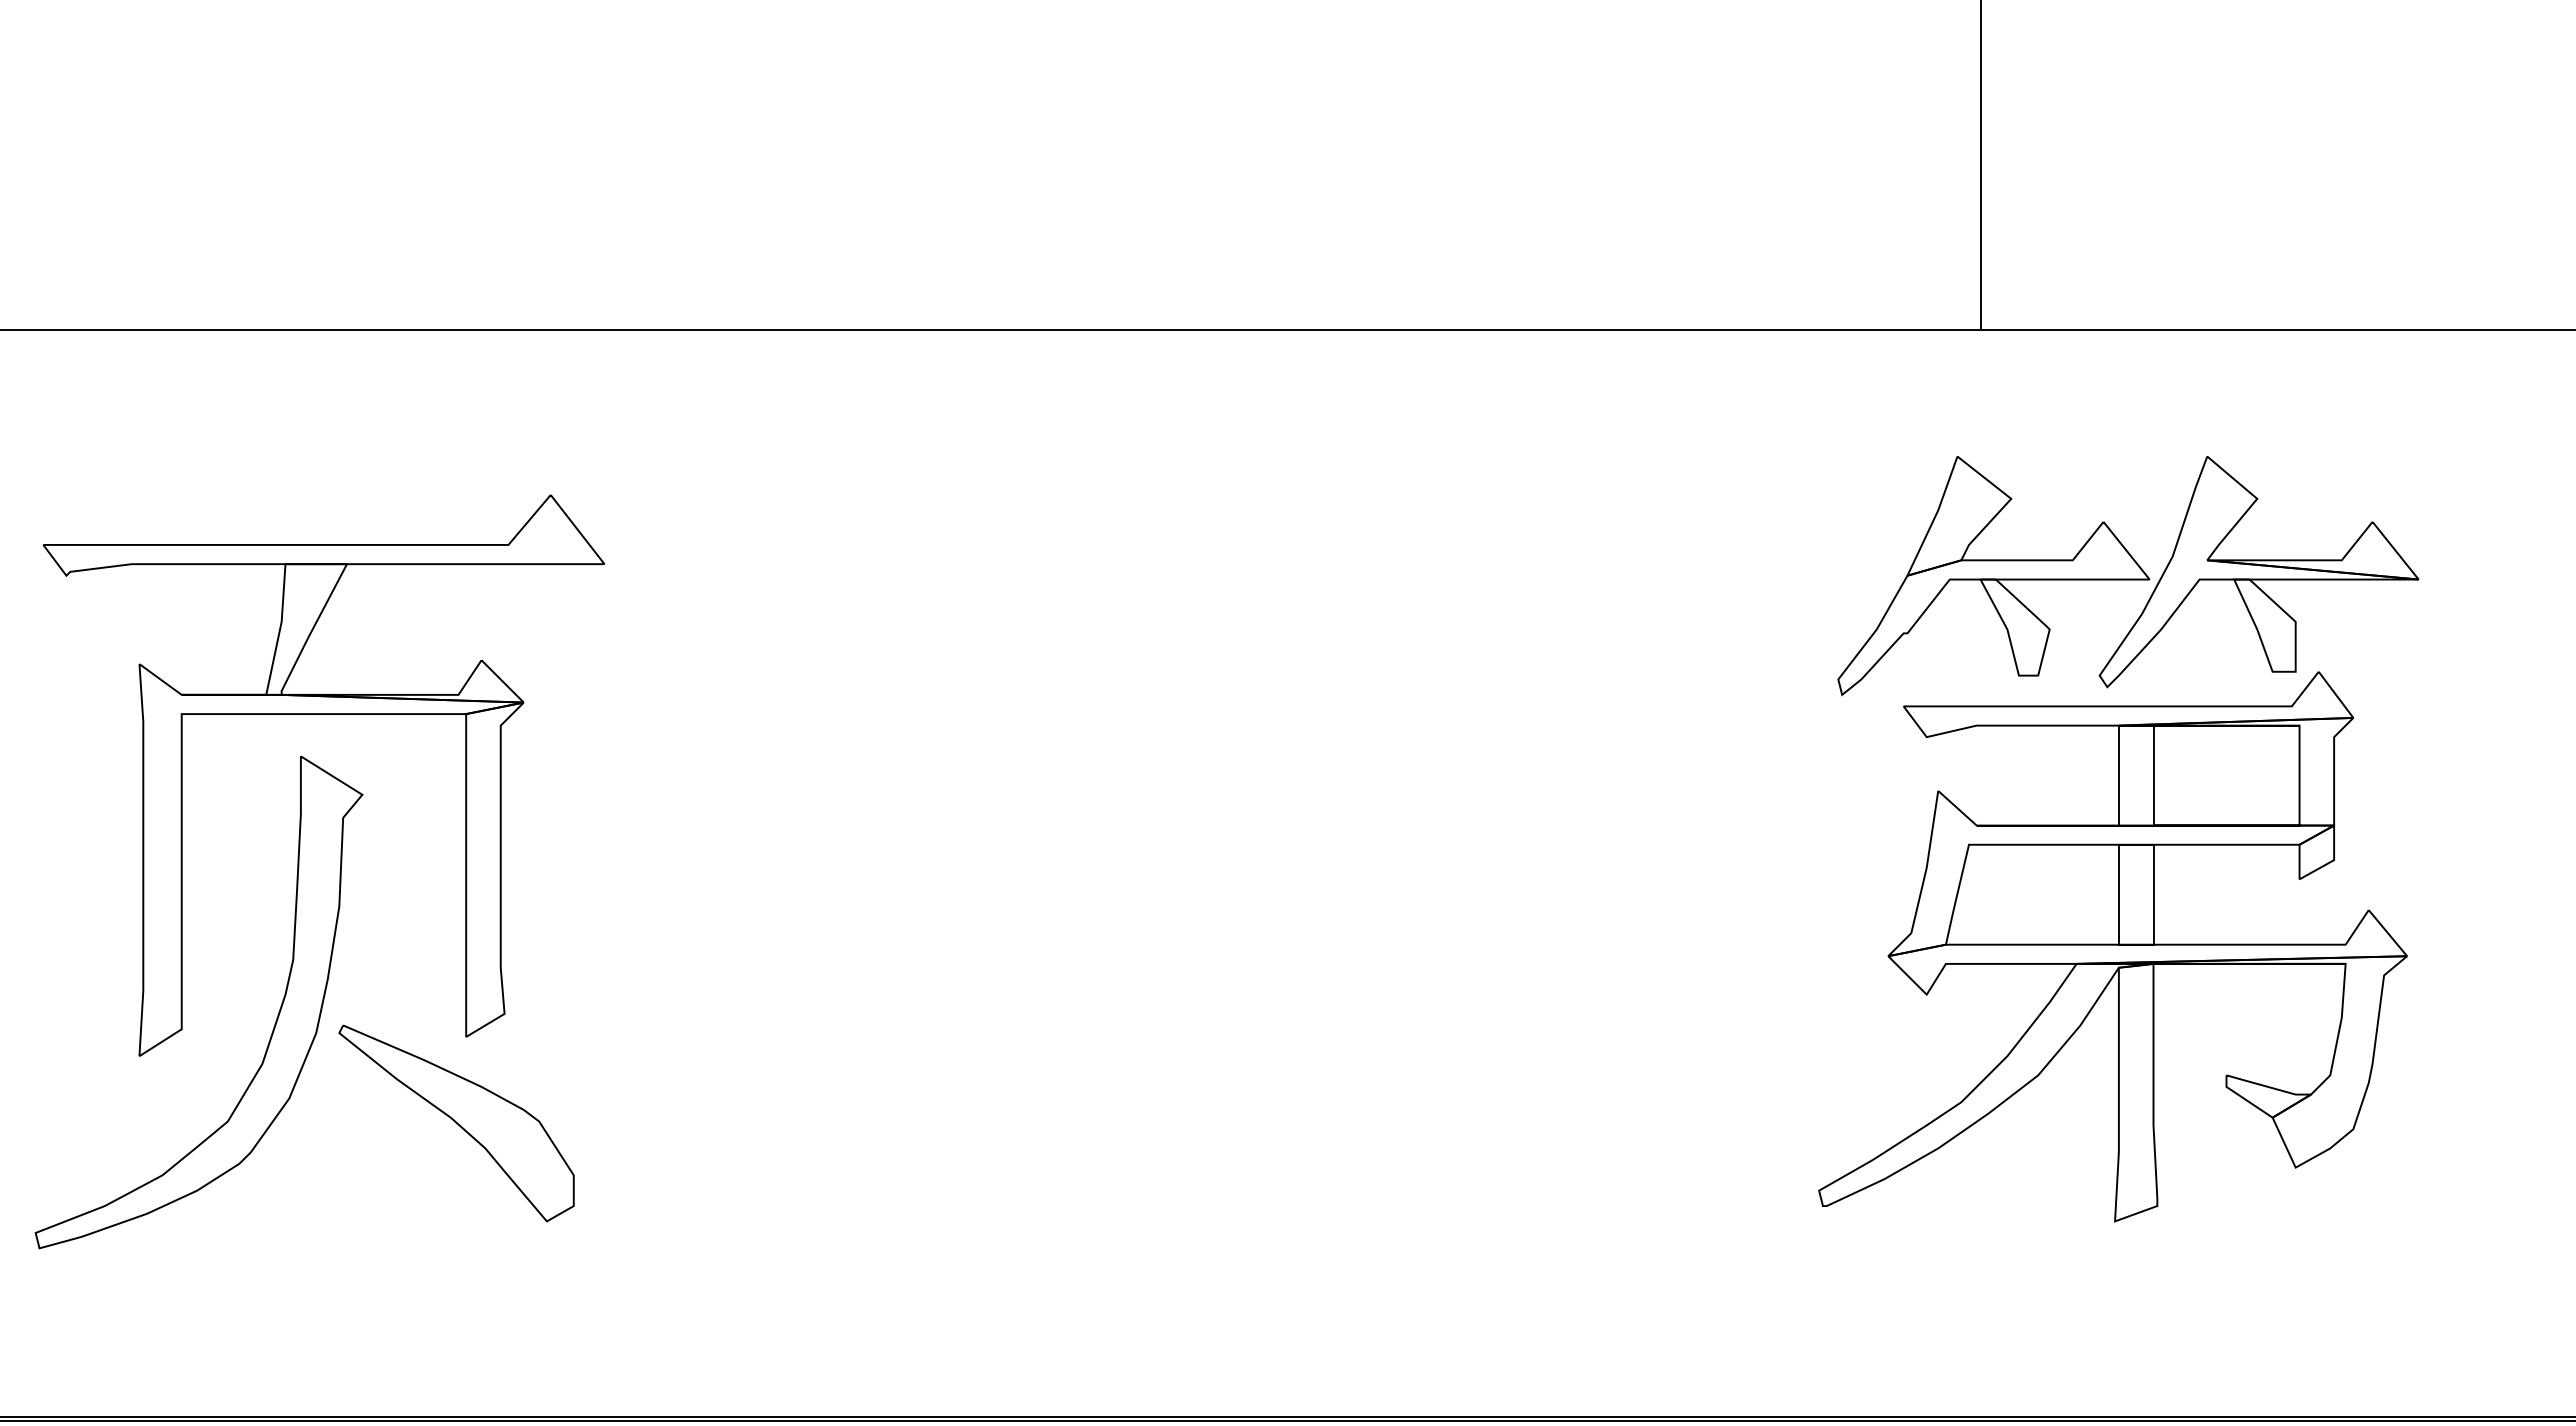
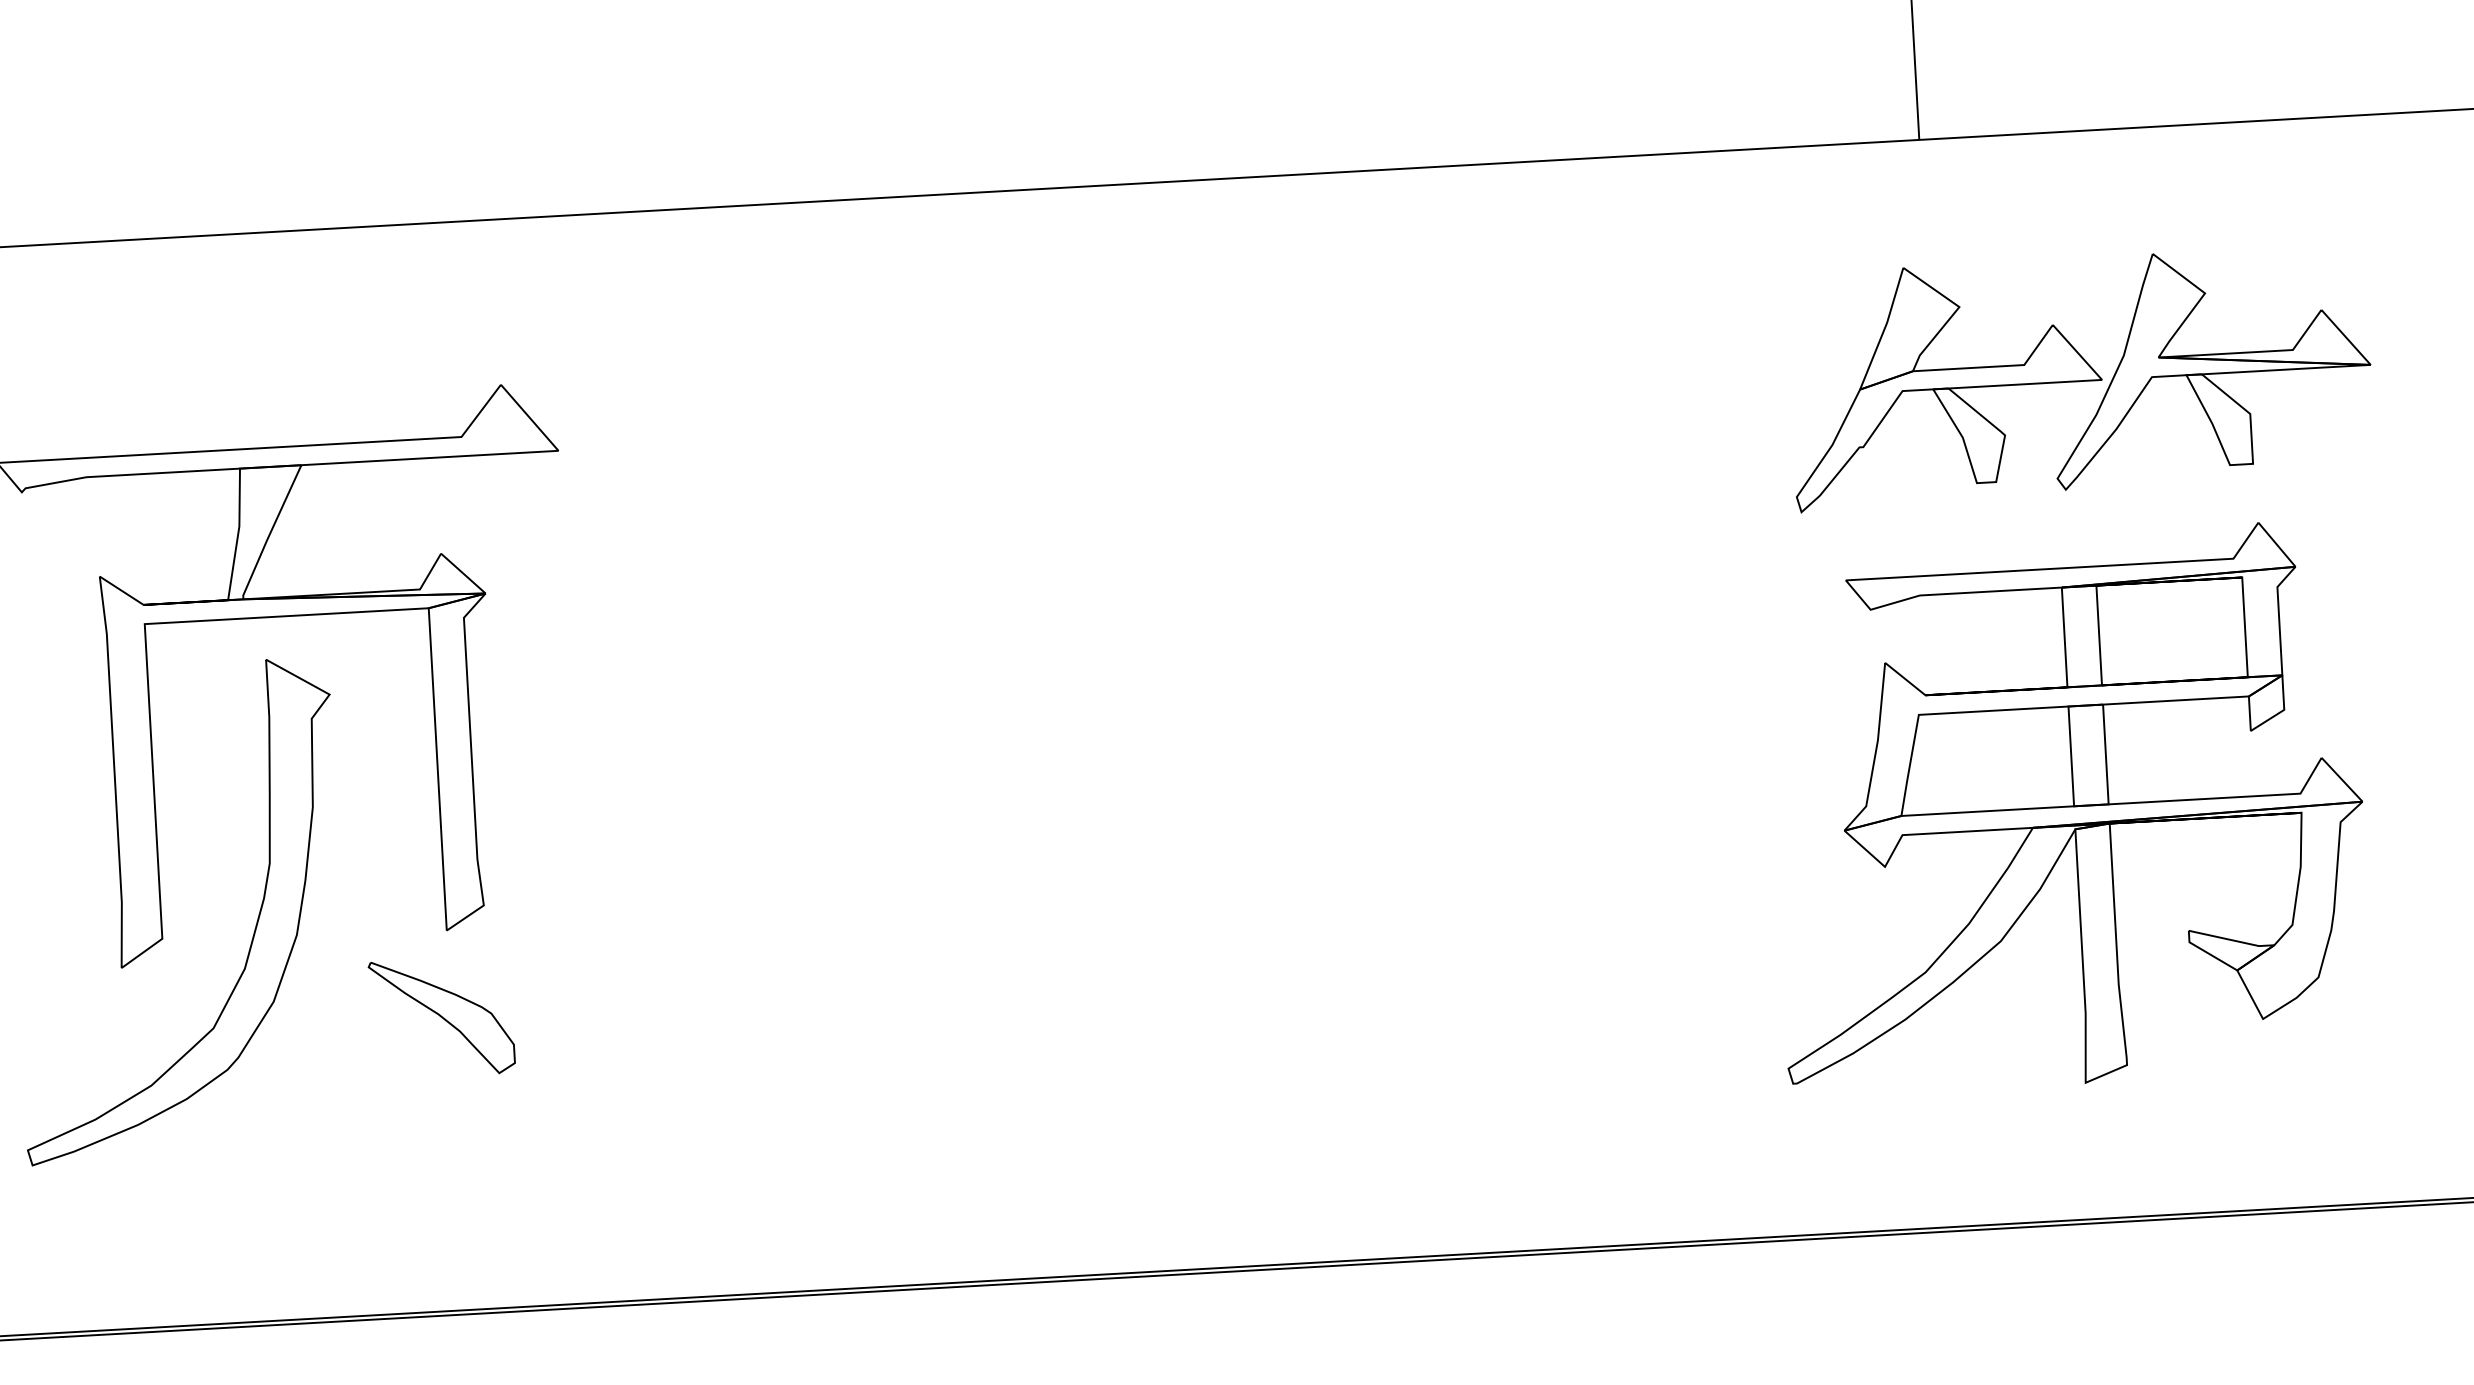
part: (2112, 946) -> (2067, 808), moved
part: (456, 1123) -> (441, 1017), size x0.6

